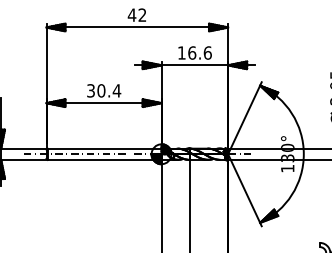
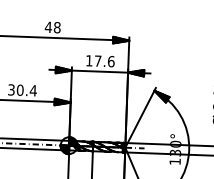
text: (142, 14) -> (57, 27), 42 -> 48
text: (192, 52) -> (98, 60), 16.6 -> 17.6

